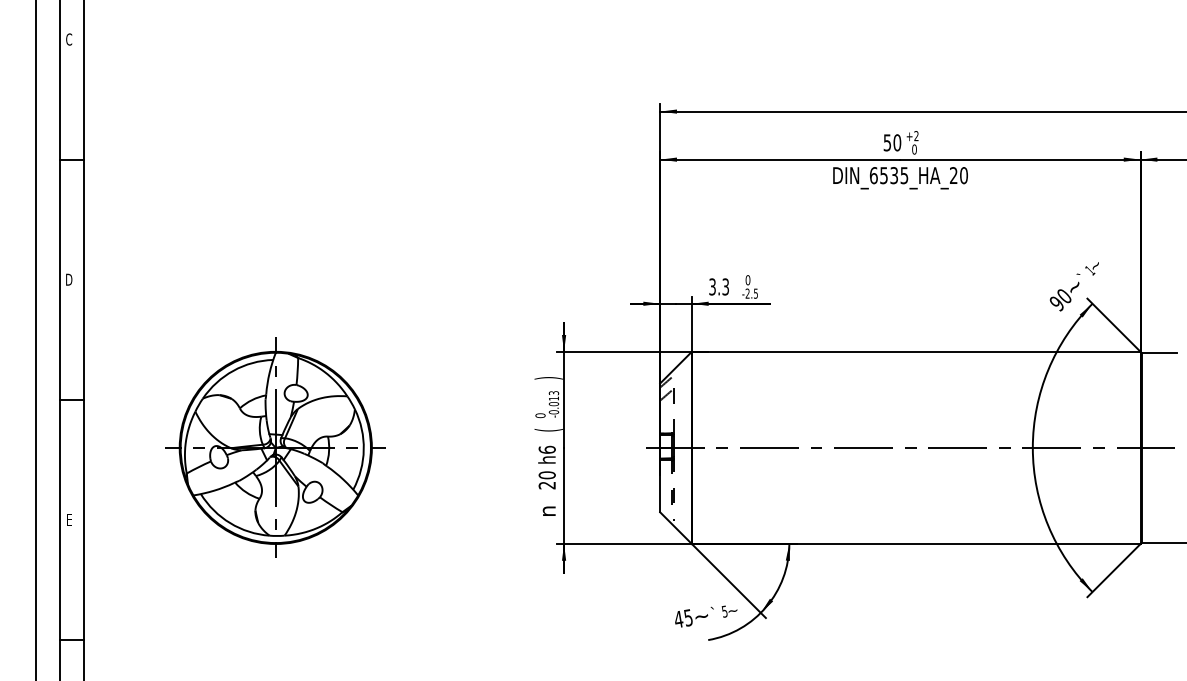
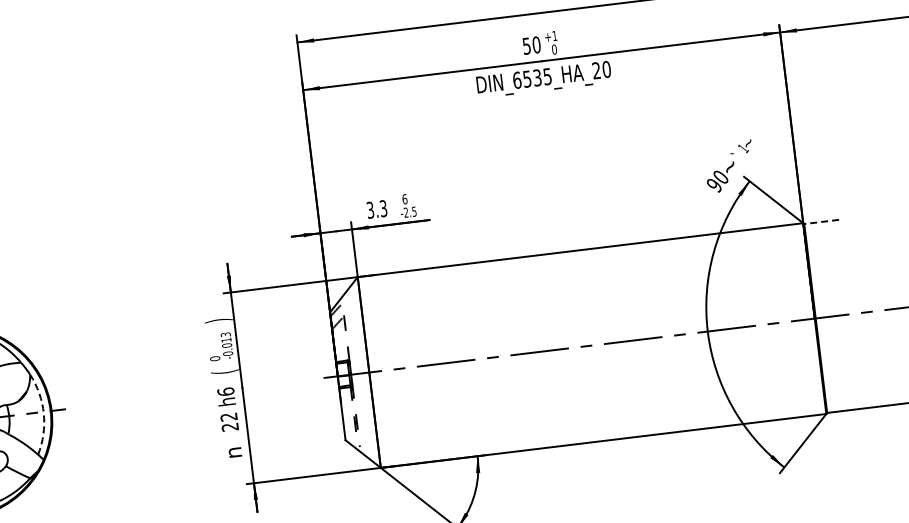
text: (916, 135) -> (554, 35), +2 -> +1
text: (748, 279) -> (405, 198), 0 -> 6
line: (1158, 352) -> (821, 221), solid -> dashed
arc: (363, 449) -> (43, 413), solid -> dashed
text: (546, 475) -> (228, 417), 20 -> 22

